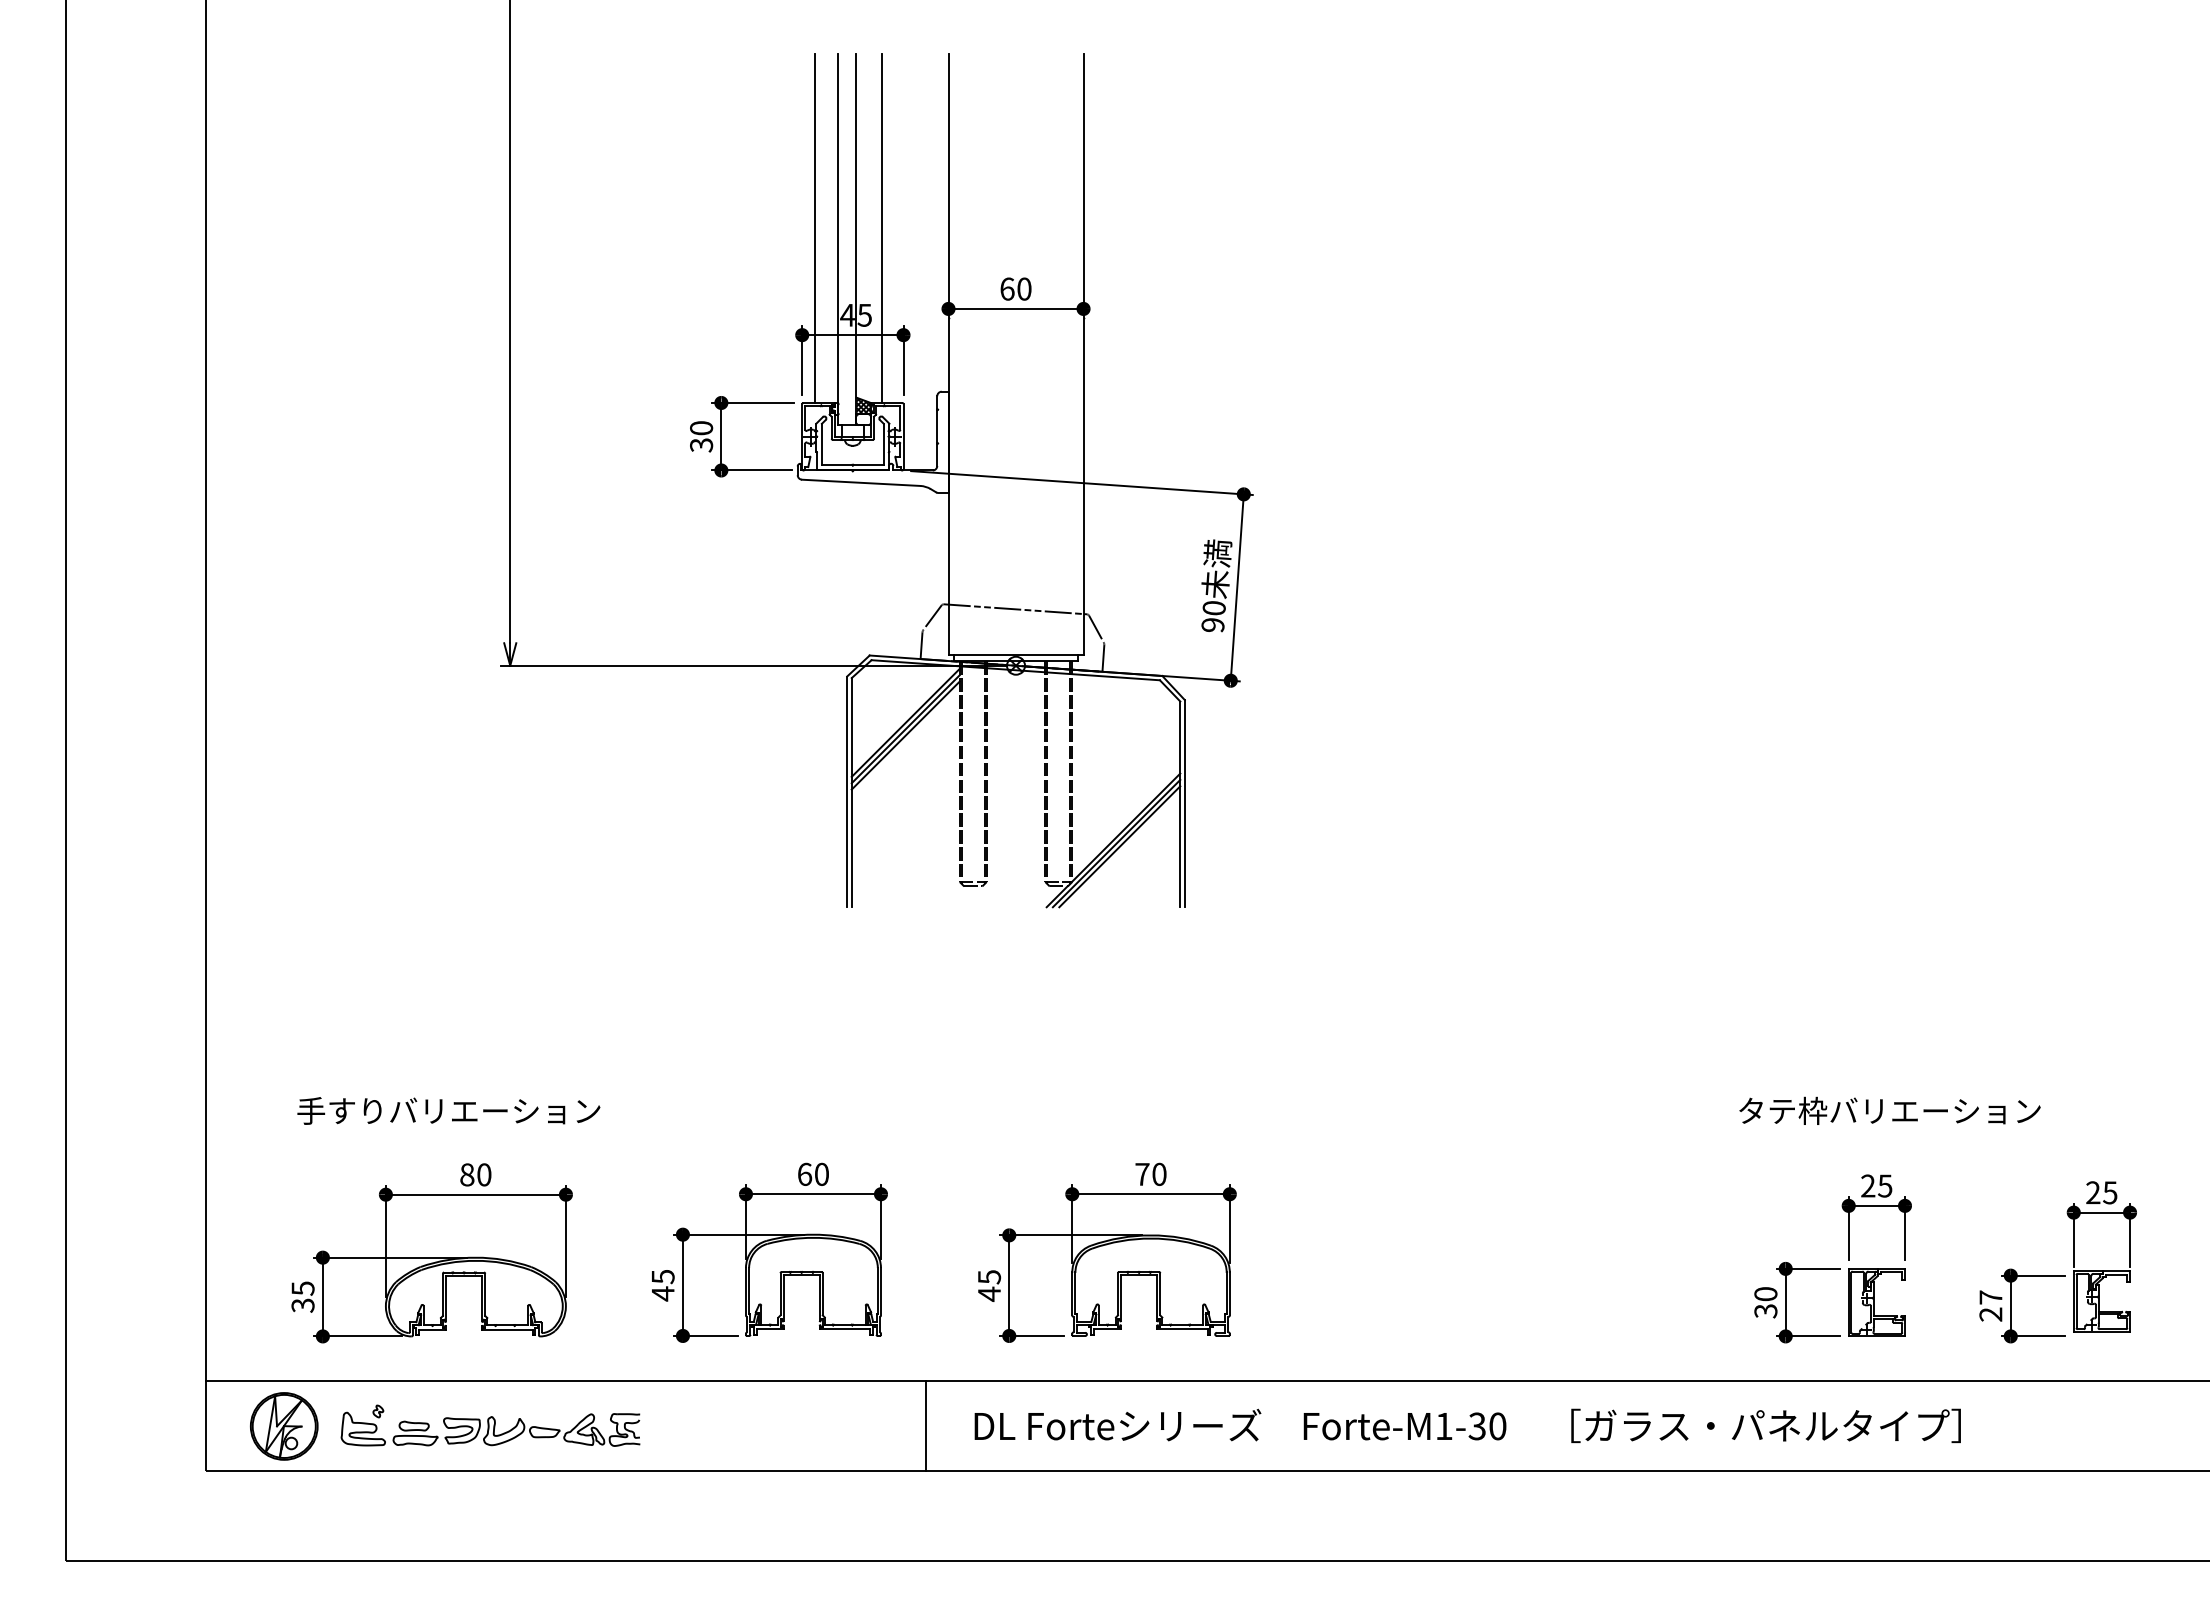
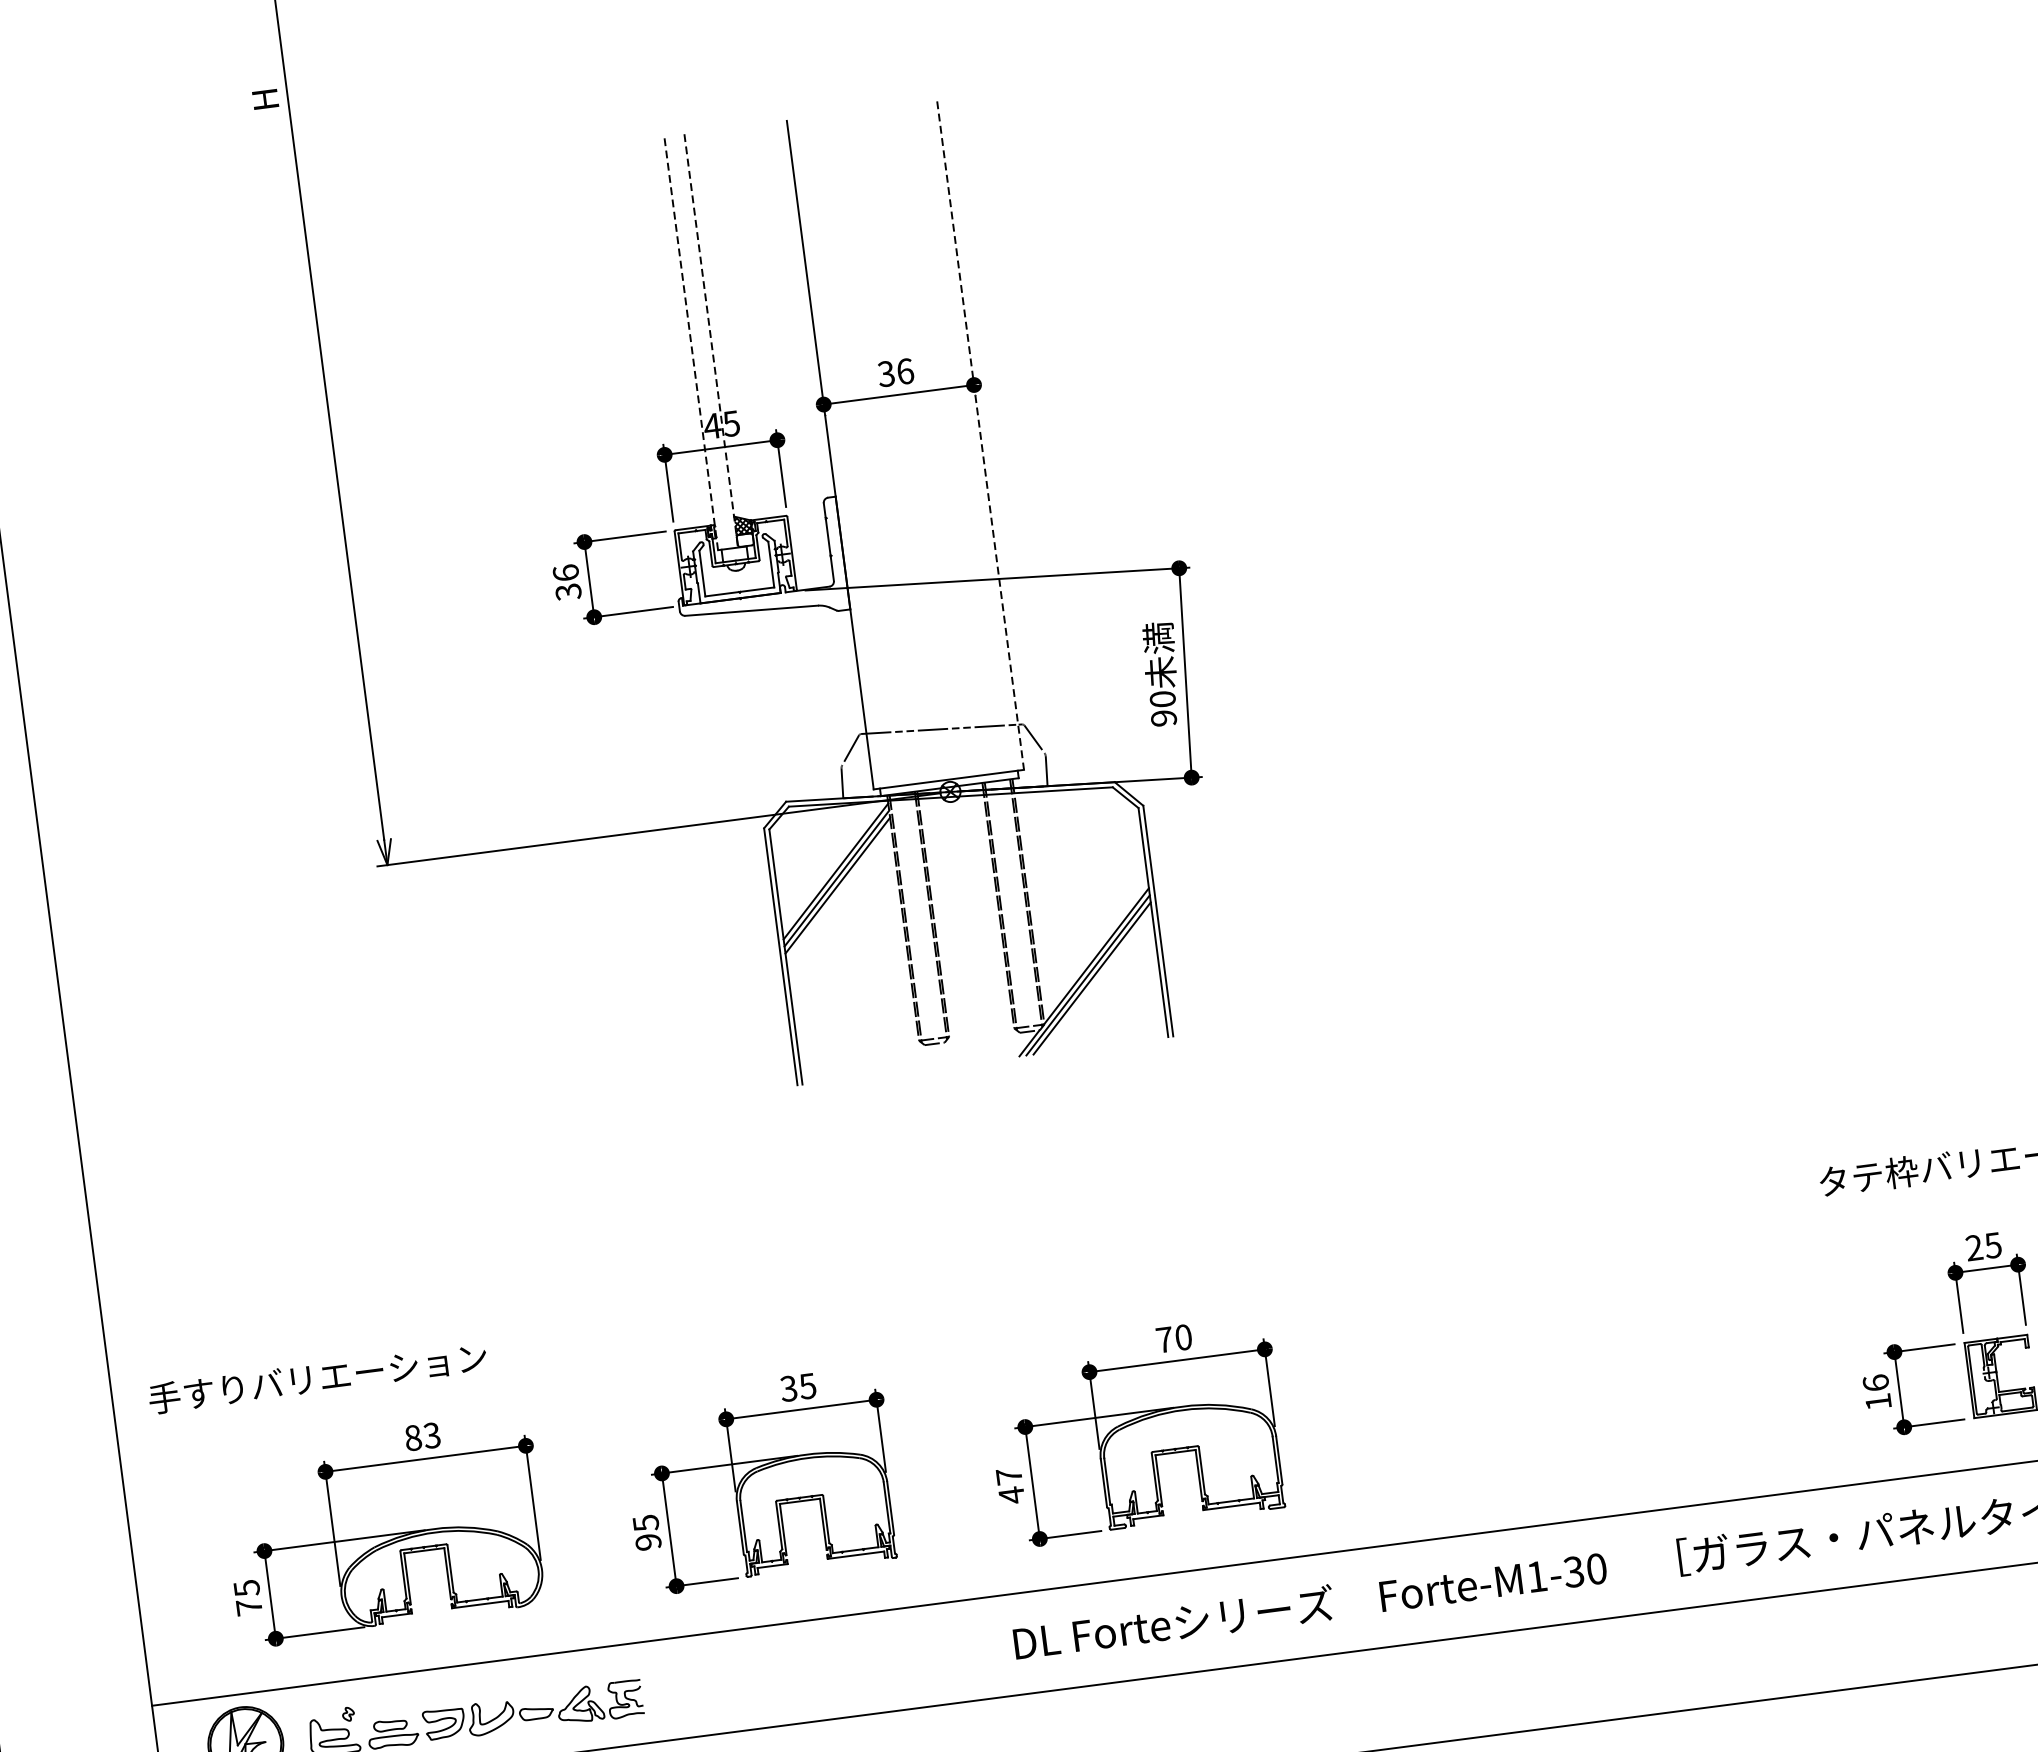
line: (814, 228) -> (662, 334), removed
line: (882, 228) -> (738, 324), removed
line: (838, 239) -> (691, 343), solid -> dashed
line: (856, 239) -> (711, 340), solid -> dashed
text: (1015, 288) -> (895, 372), 60 -> 36
line: (1083, 354) -> (980, 435), solid -> dashed
text: (701, 428) -> (566, 573), 30 -> 36
text: (448, 1110) -> (317, 1377), moved
text: (812, 1173) -> (797, 1386), 60 -> 35
text: (484, 1174) -> (432, 1435), 80 -> 83
text: (989, 1277) -> (1009, 1476), 45 -> 47
text: (662, 1293) -> (647, 1541), 45 -> 95
text: (1765, 1302) -> (1876, 1392), 30 -> 16
text: (302, 1305) -> (248, 1607), 35 -> 75
line: (926, 1426) -> (960, 1651), removed

